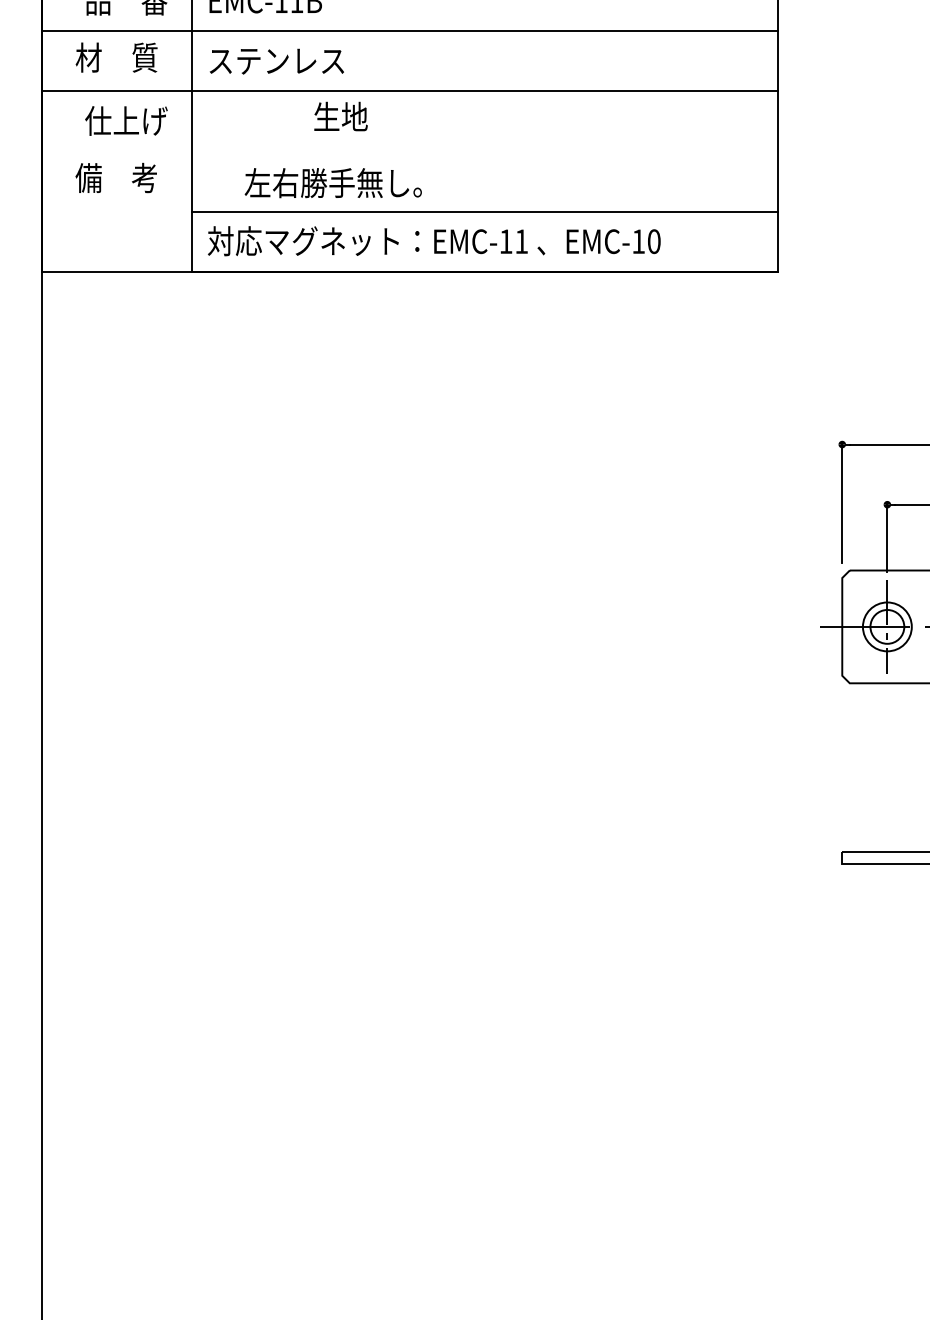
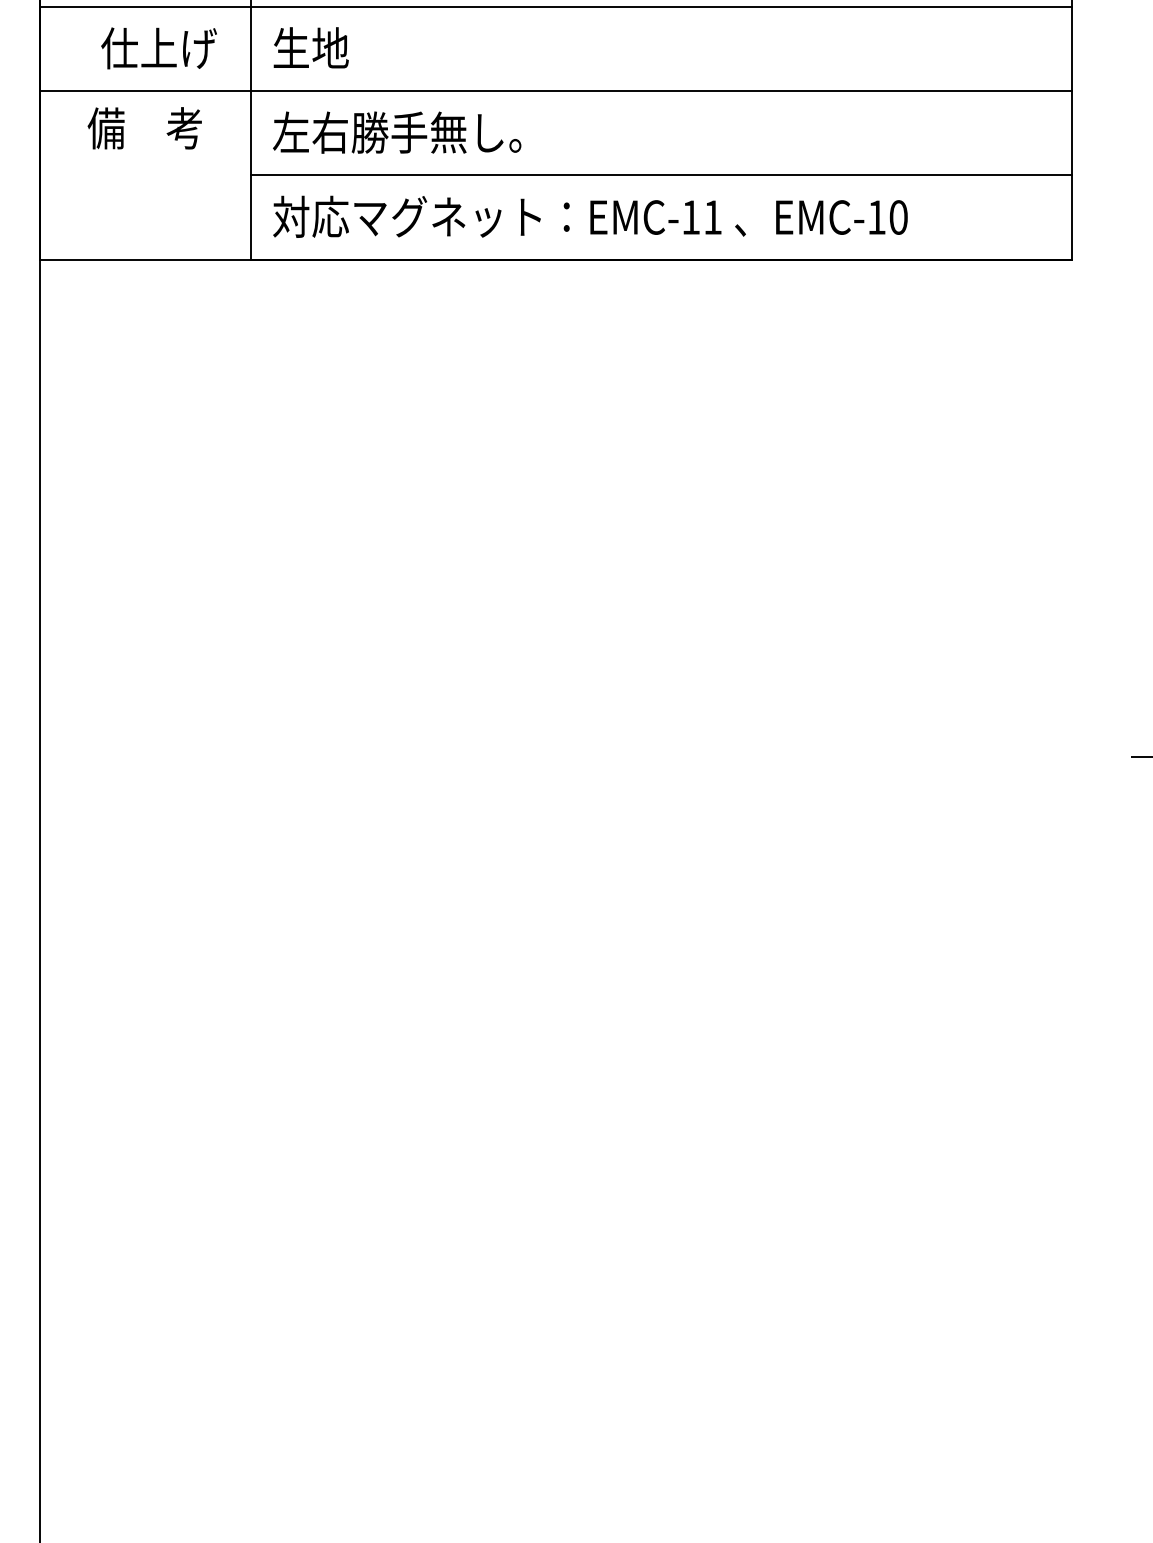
text: (340, 116) -> (310, 47), moved
line: (409, 151) -> (555, 91), added
text: (332, 183) -> (395, 133), moved

